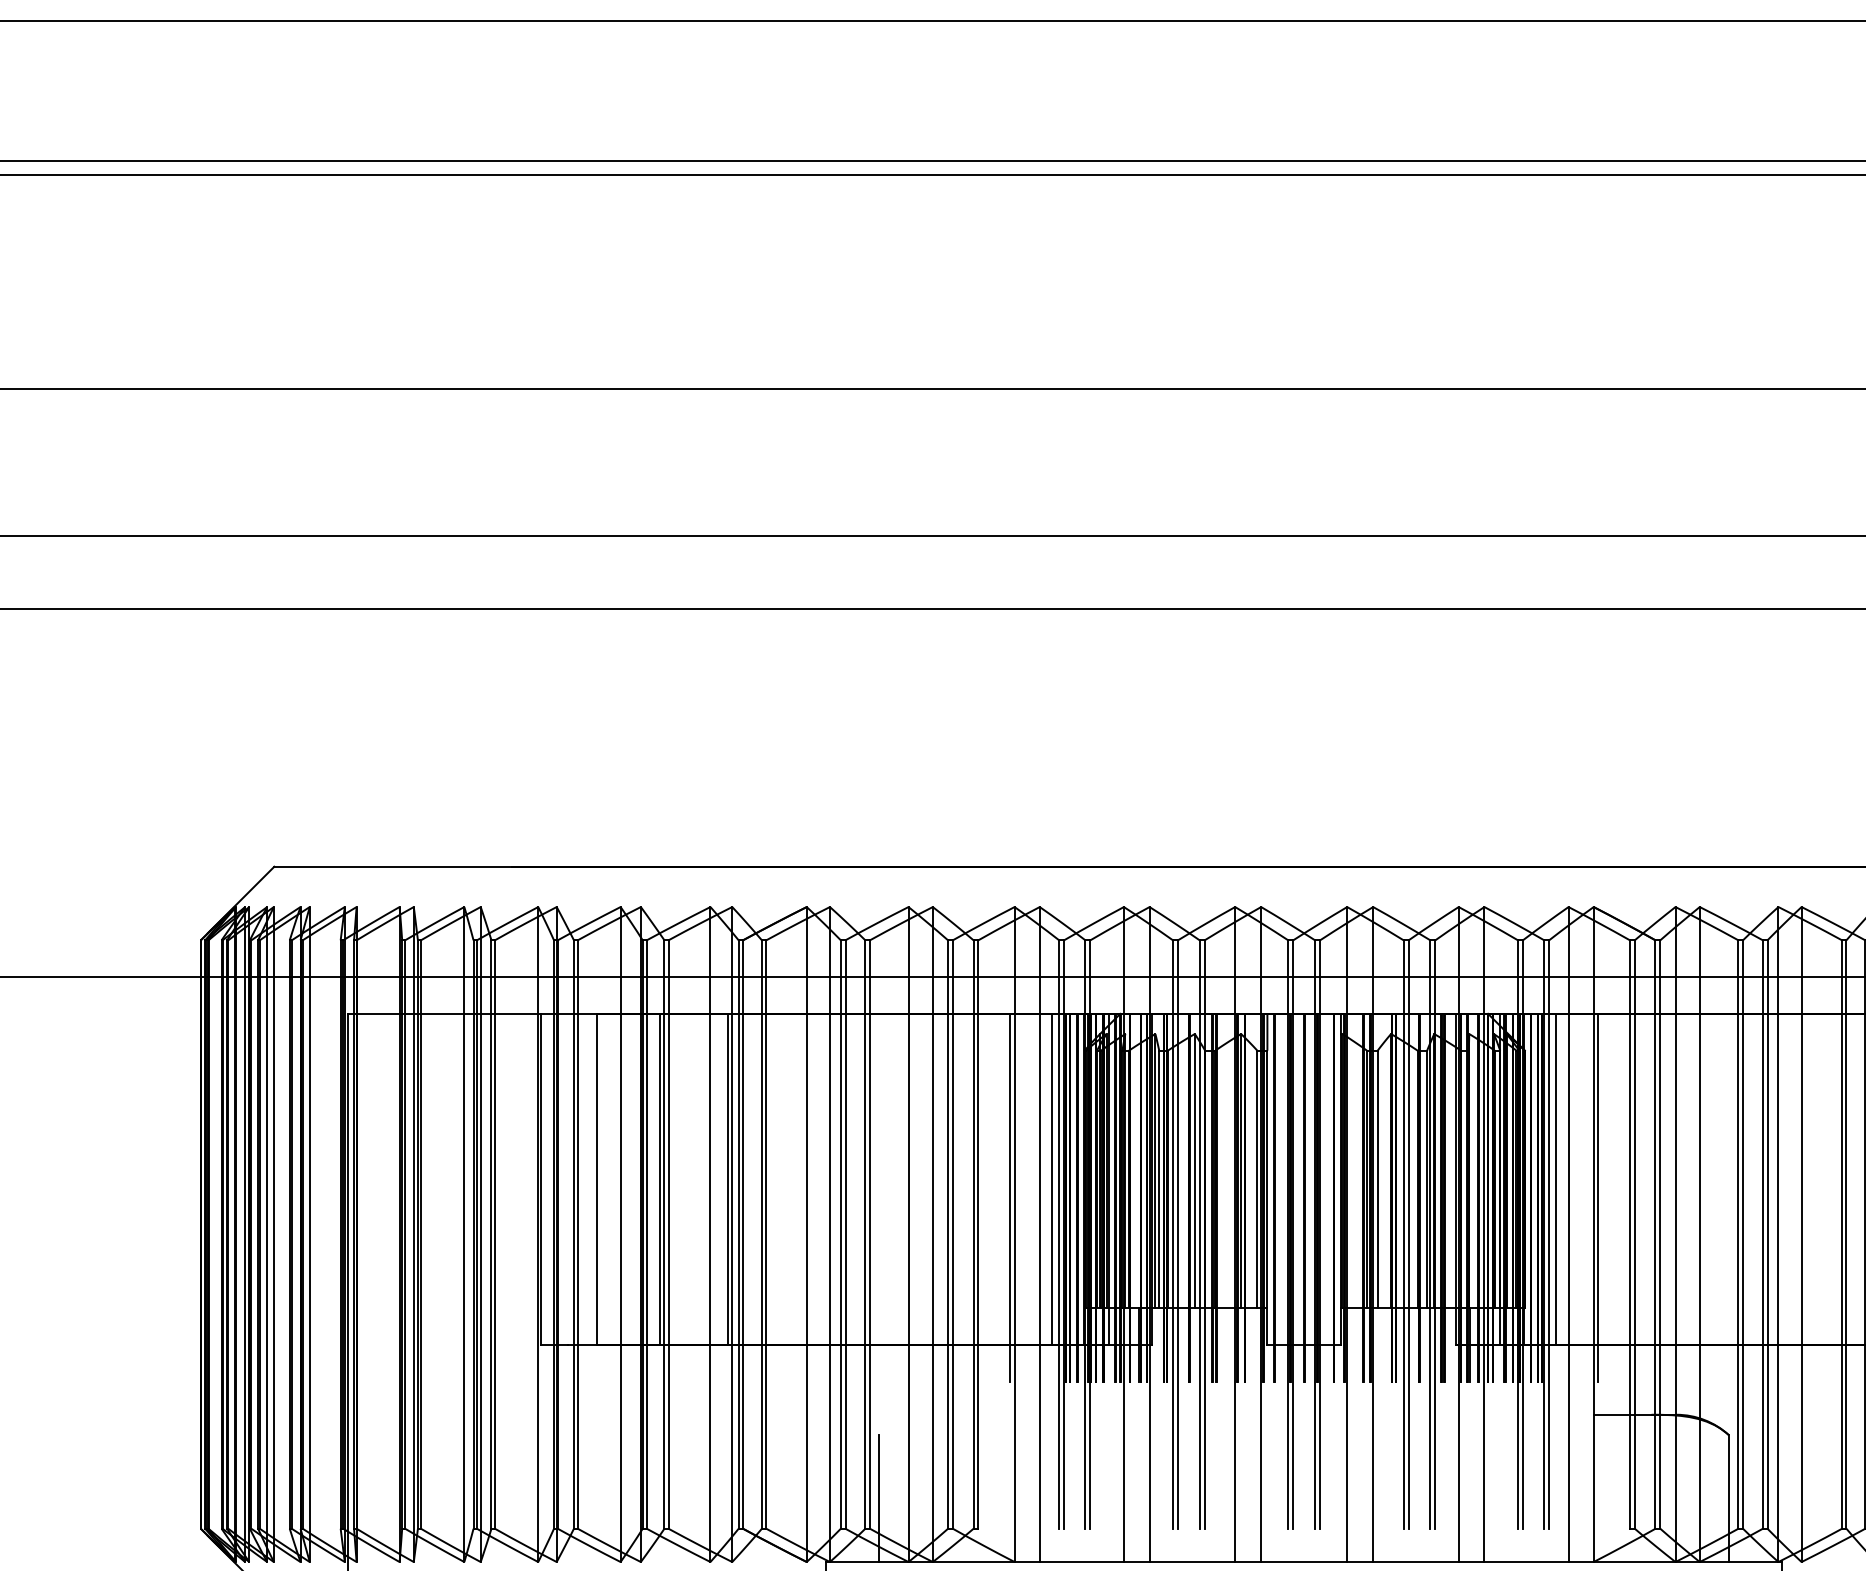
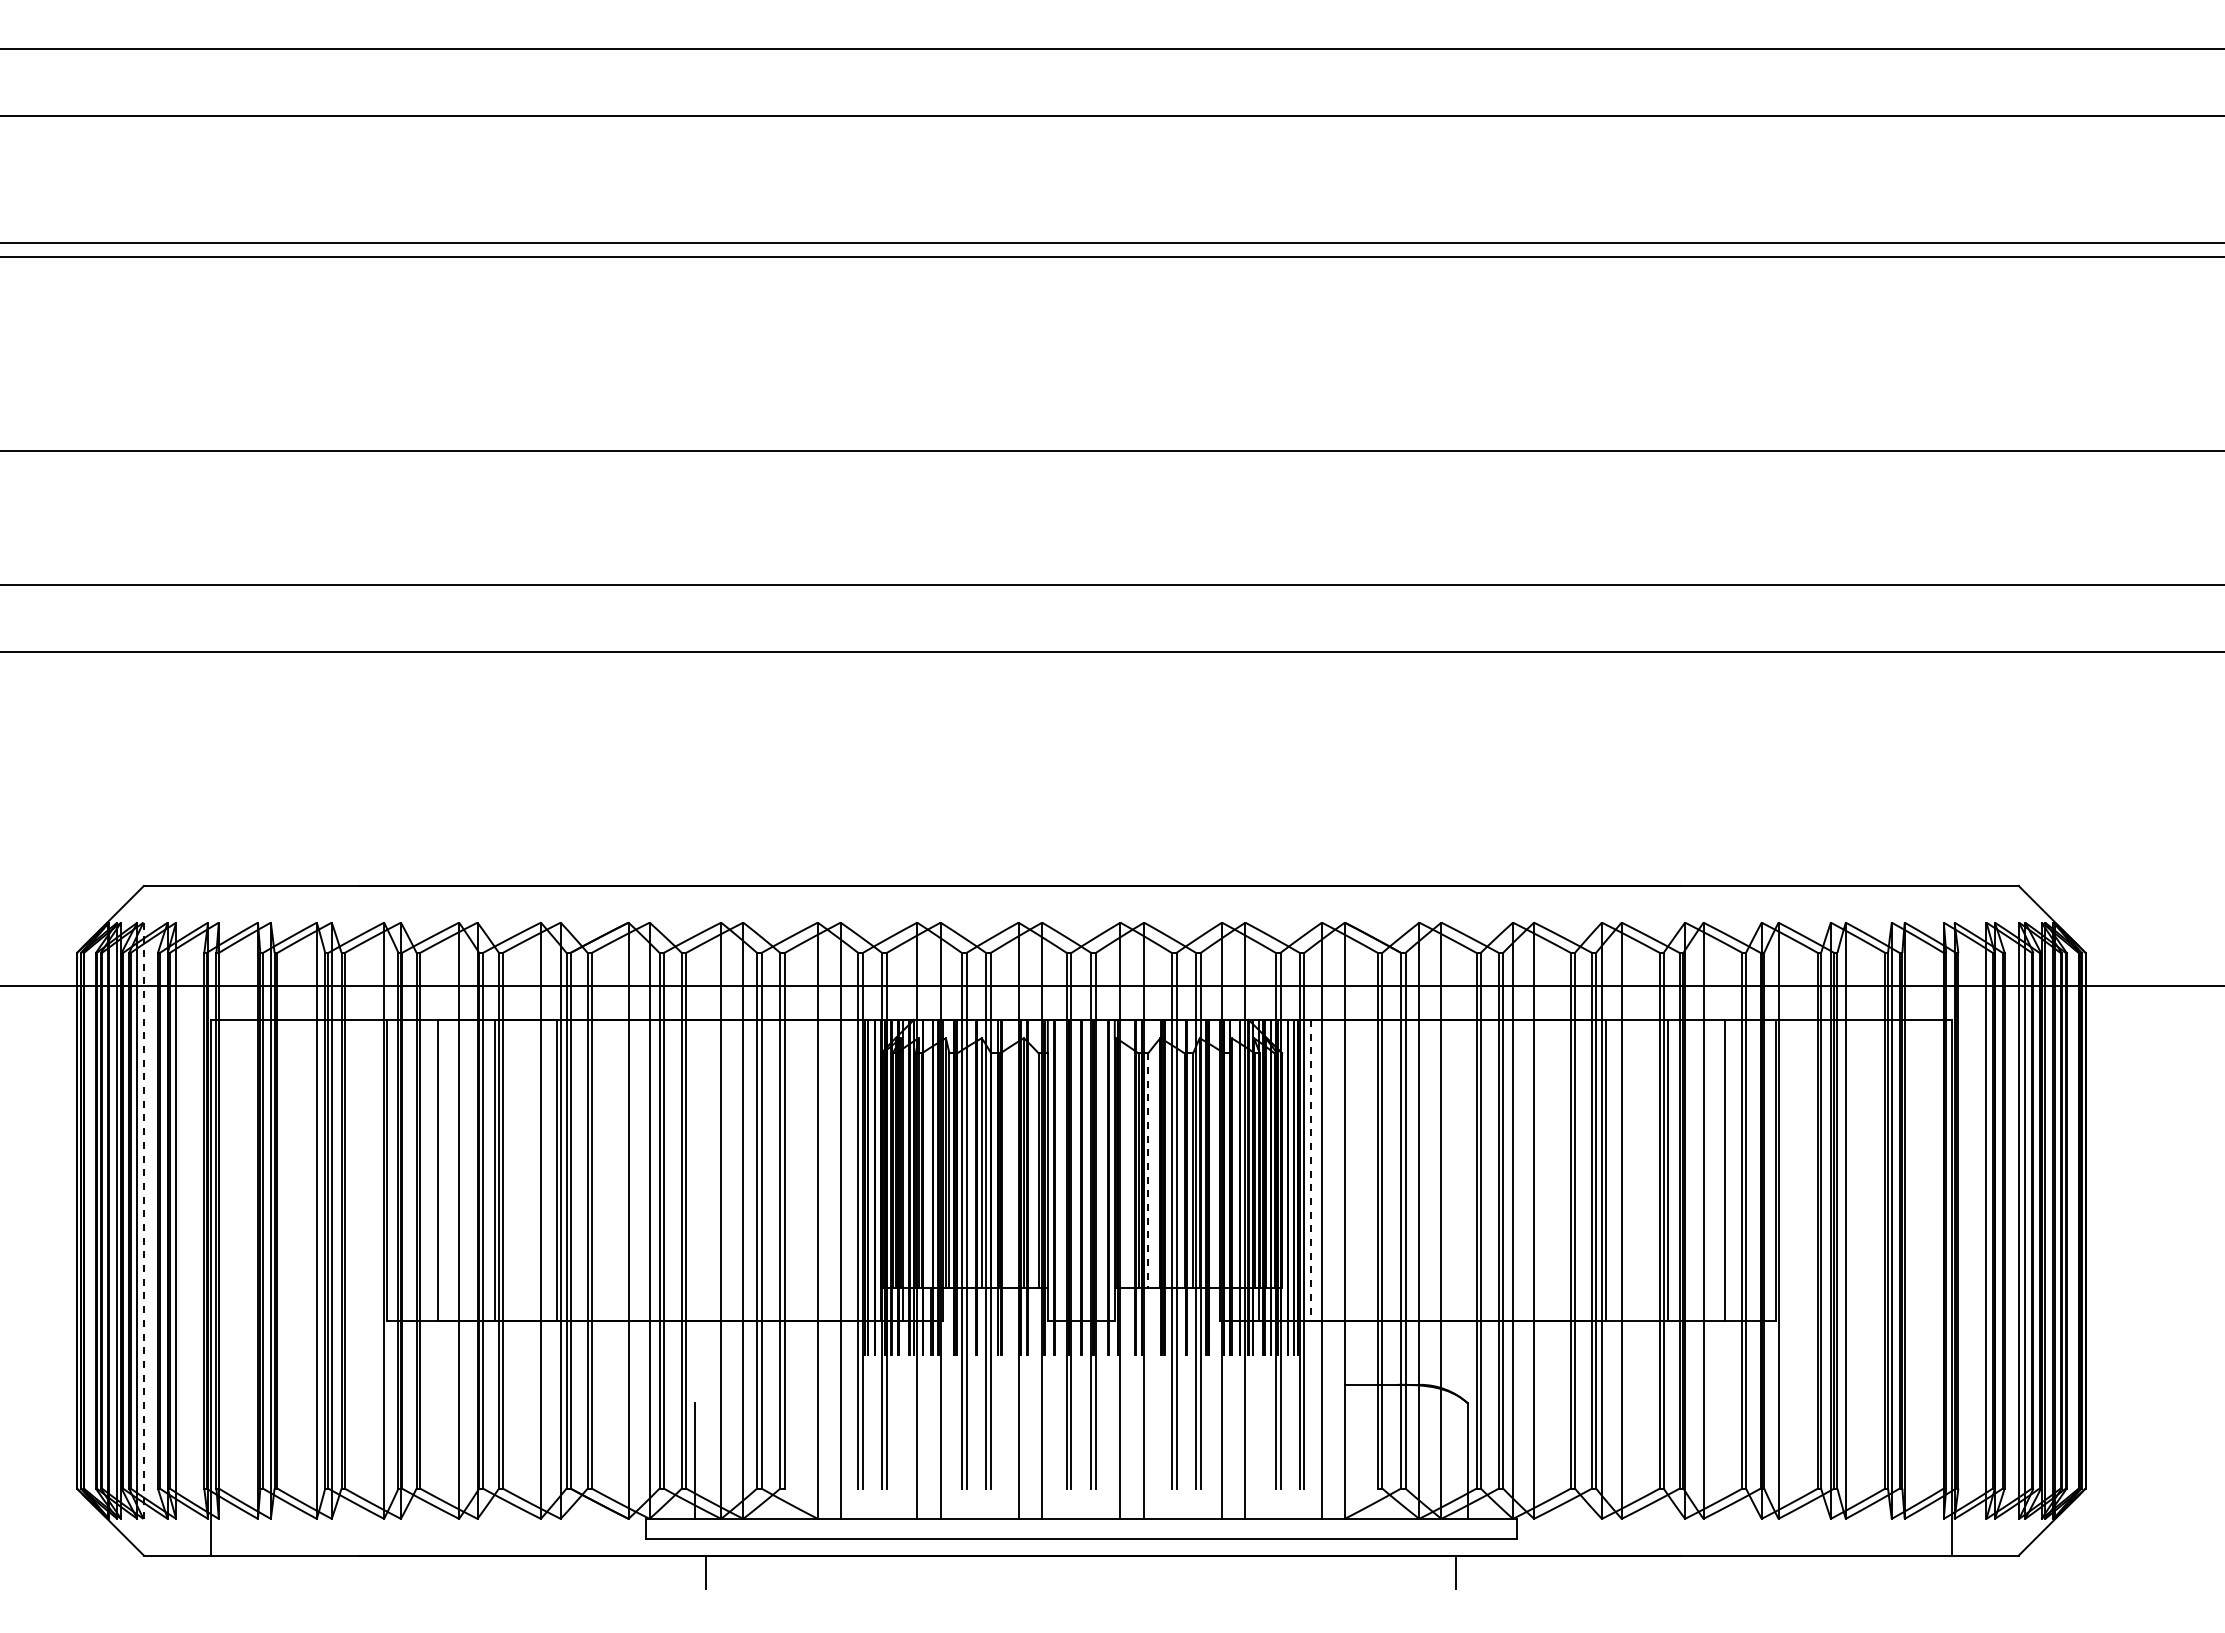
line: (1051, 1179) -> (851, 1170), removed
line: (1555, 1179) -> (1310, 1170), solid -> dashed
line: (1377, 1180) -> (1148, 1171), solid -> dashed
line: (1009, 1196) -> (813, 1186), removed
line: (1598, 1196) -> (1349, 1186), removed
line: (273, 1235) -> (143, 1221), solid -> dashed

